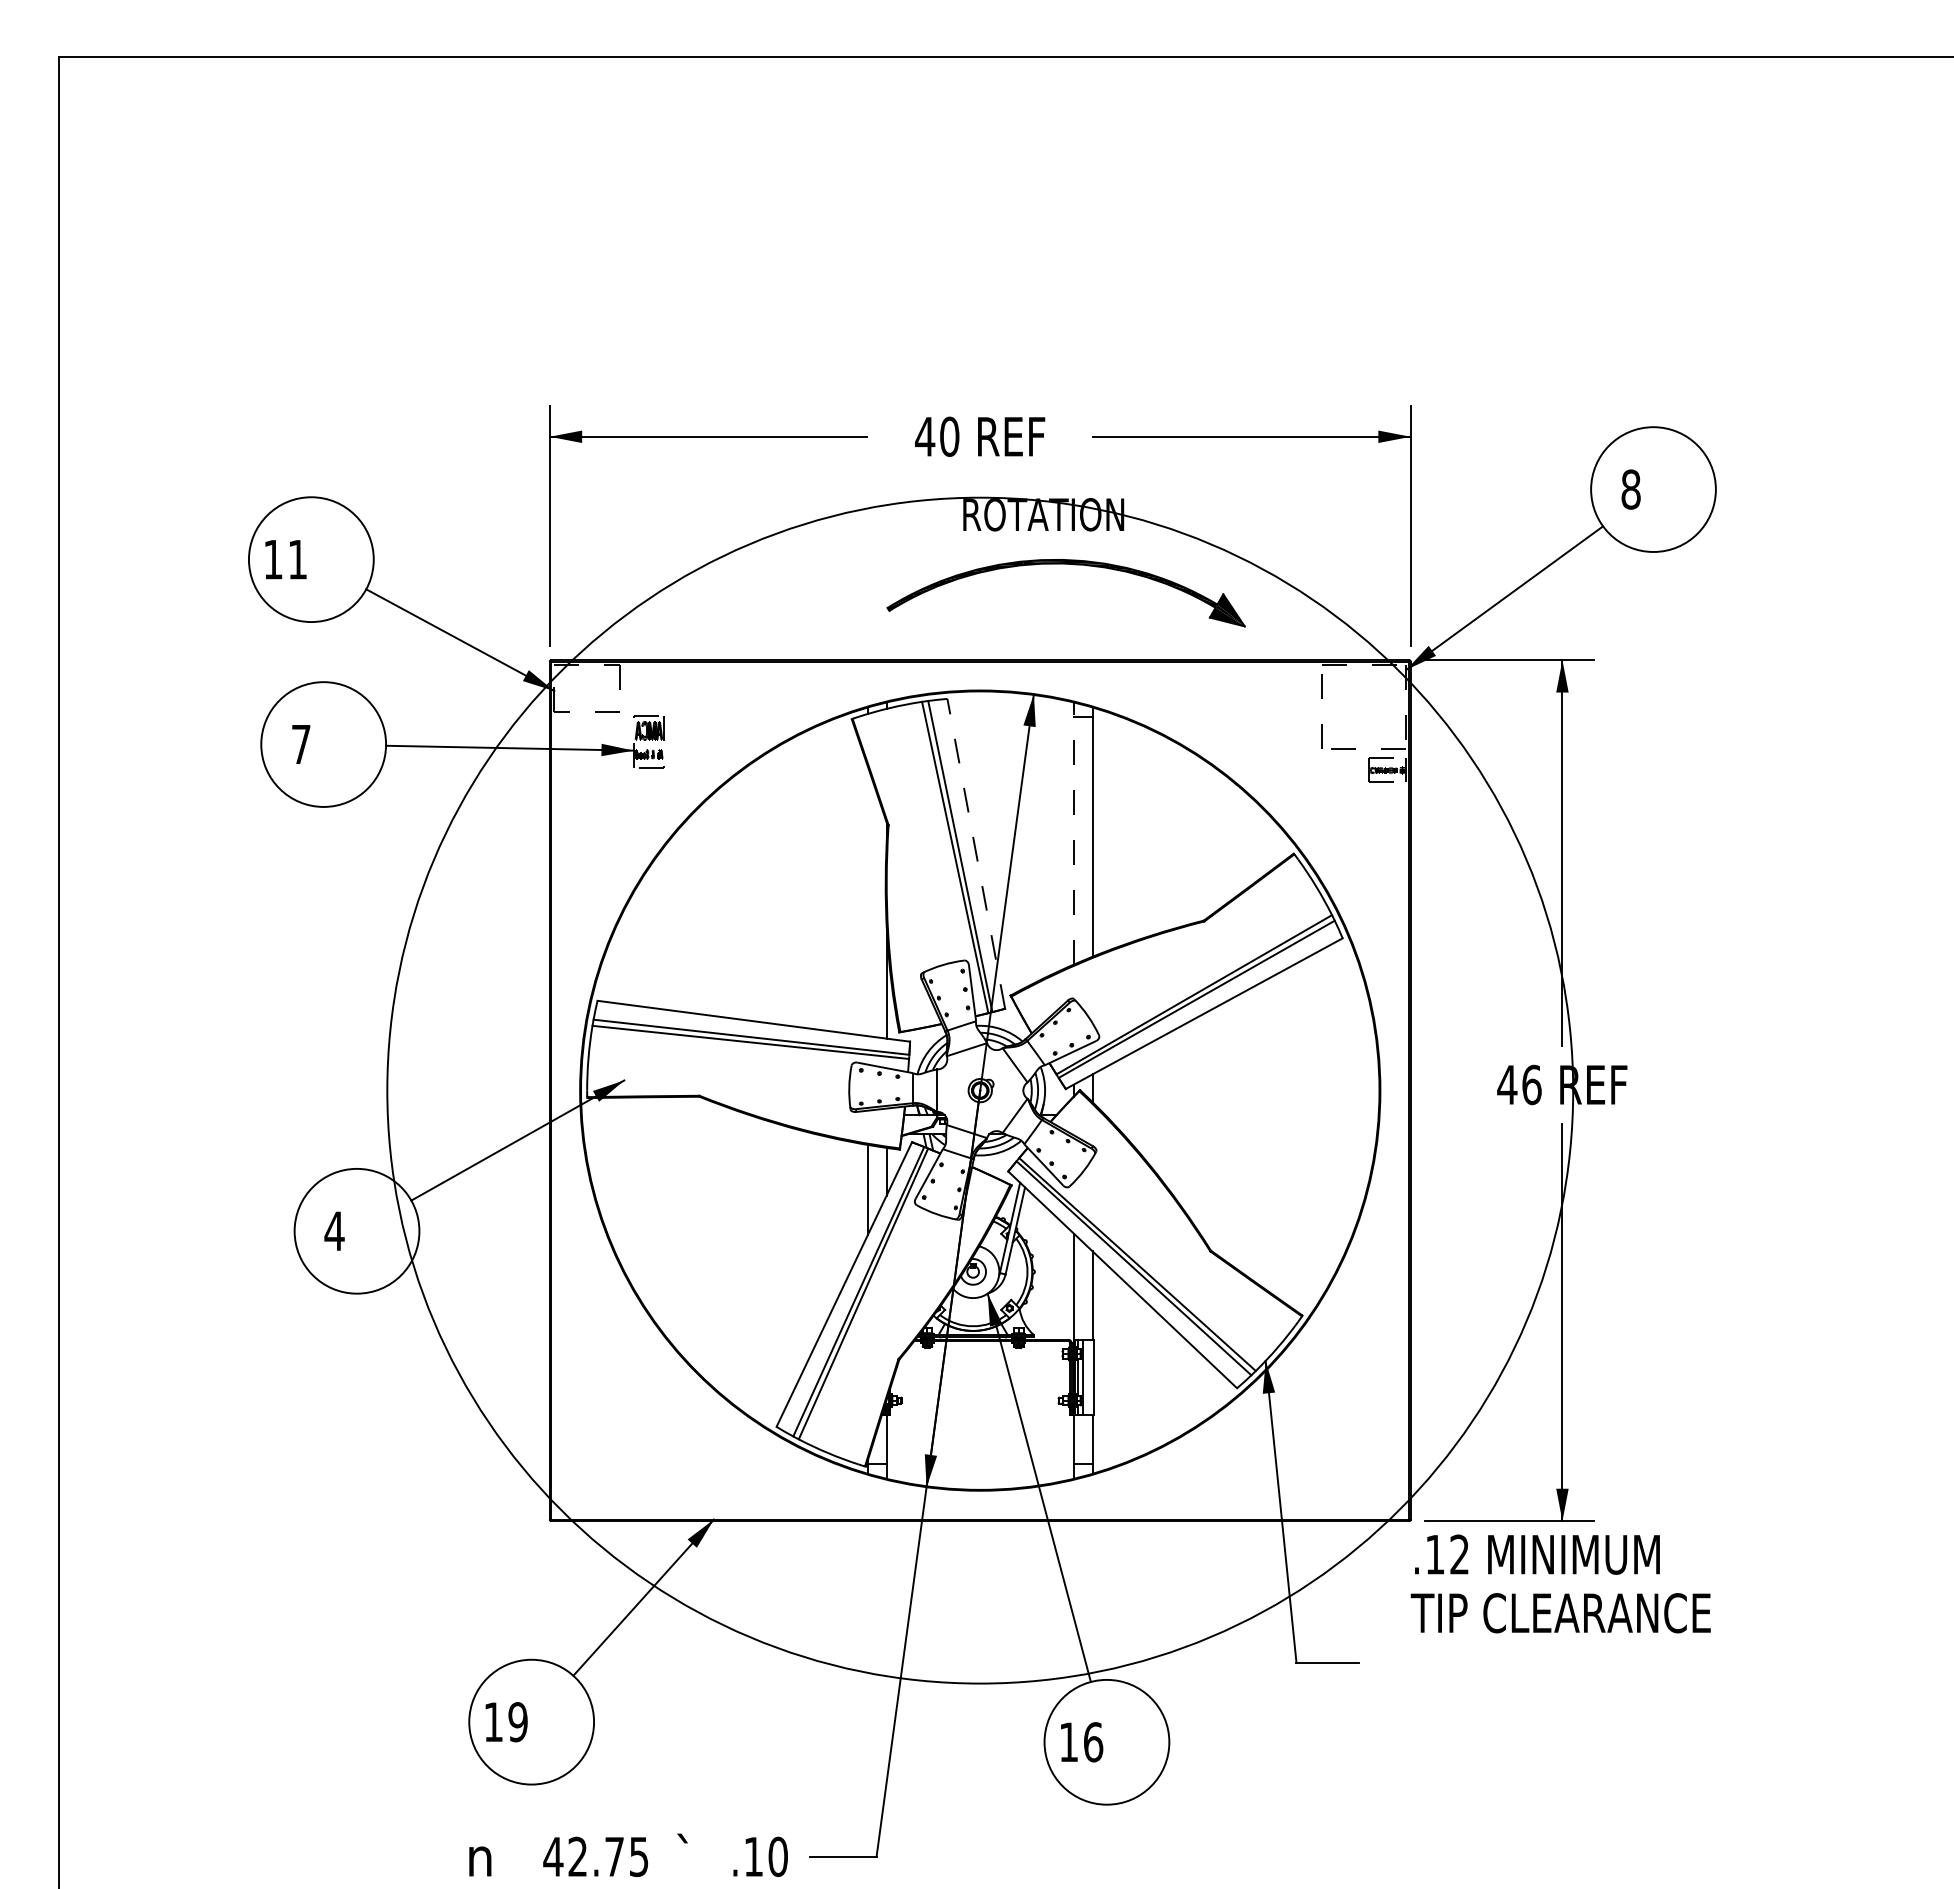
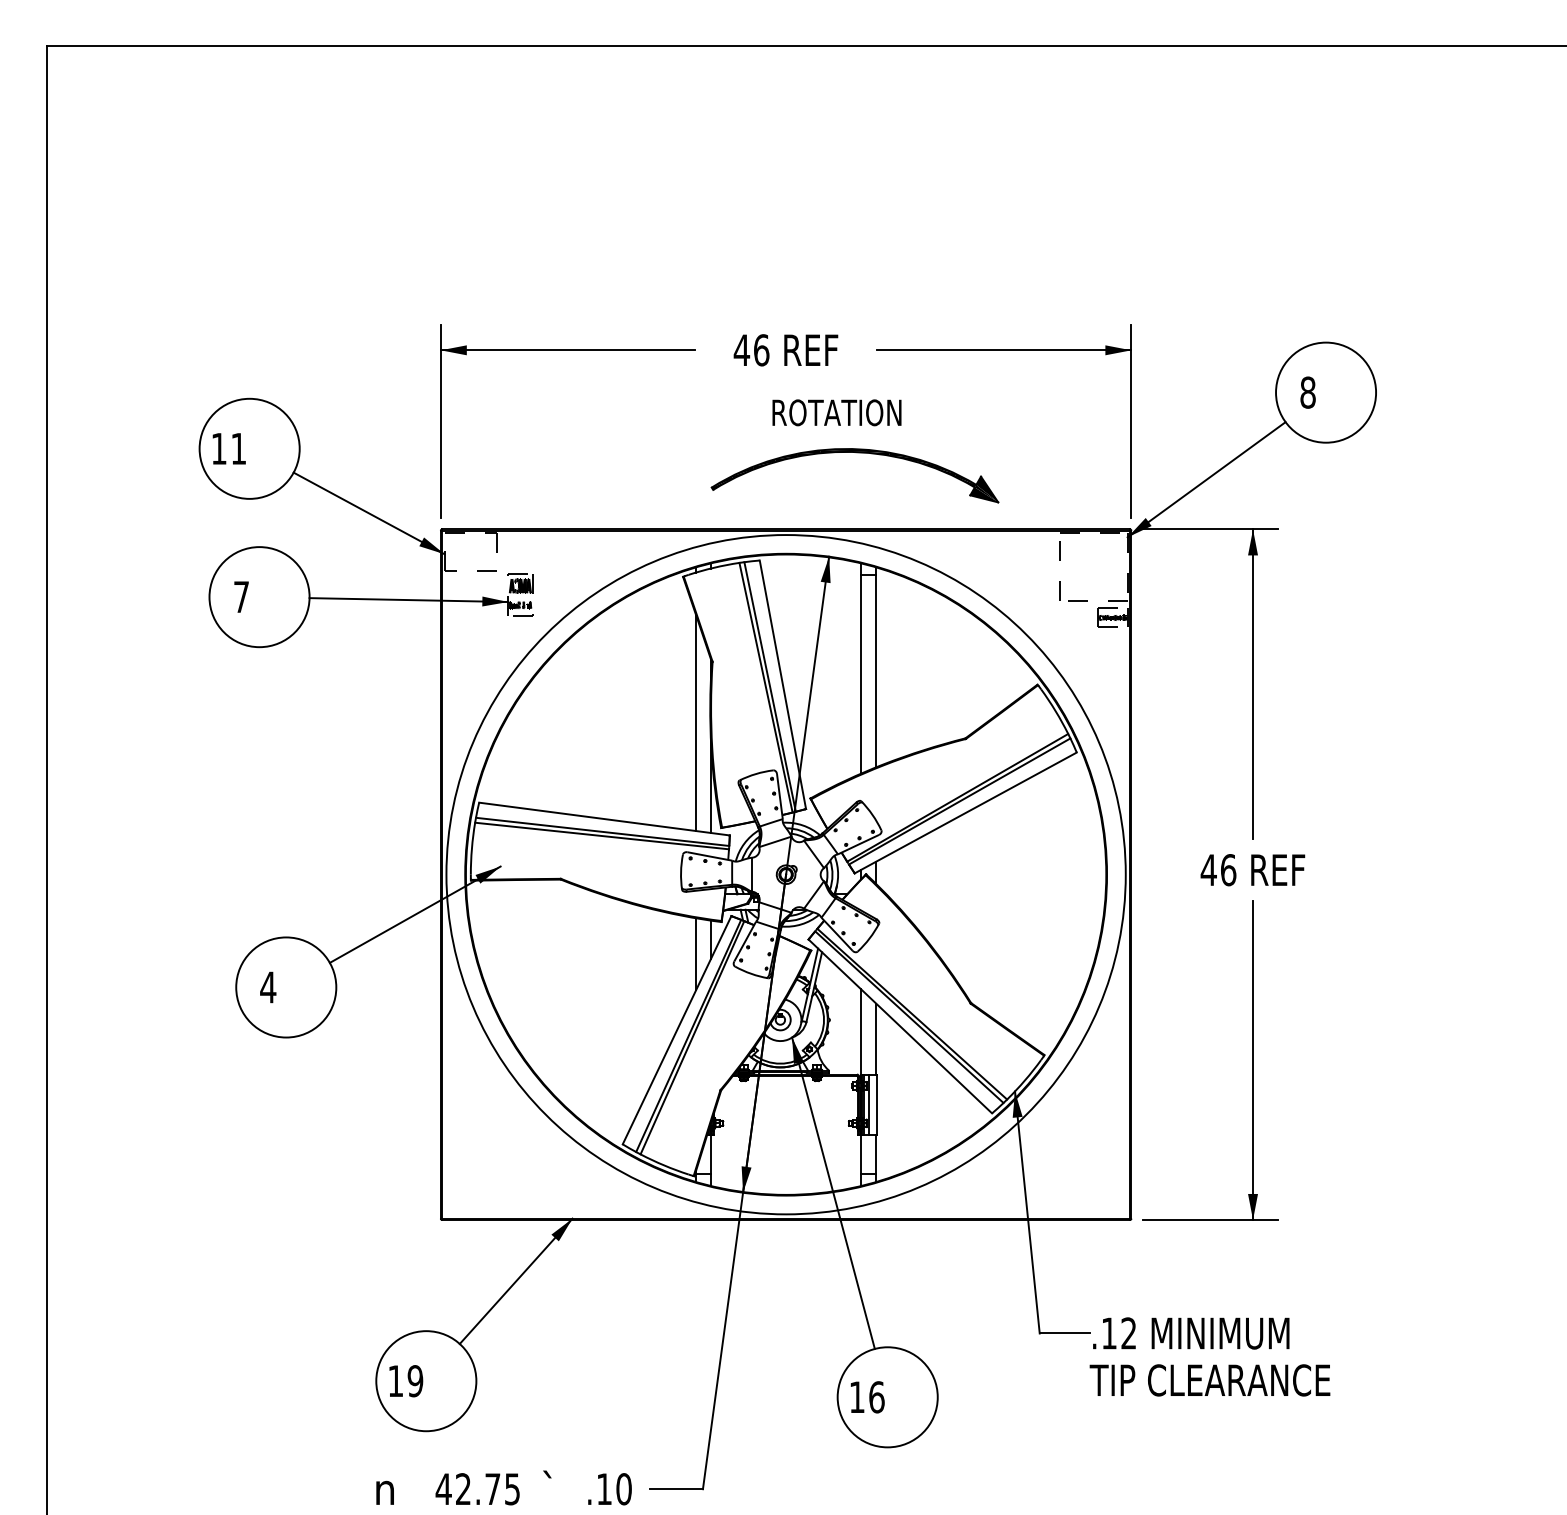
text: (949, 436) -> (761, 350), 40 -> 46
line: (1073, 833) -> (860, 668), dashed -> solid
line: (976, 853) -> (783, 684), dashed -> solid
line: (867, 901) -> (695, 723), added
circle: (979, 1090) -> (785, 874), size x0.71
text: (1560, 1583) -> (1209, 1356), moved

